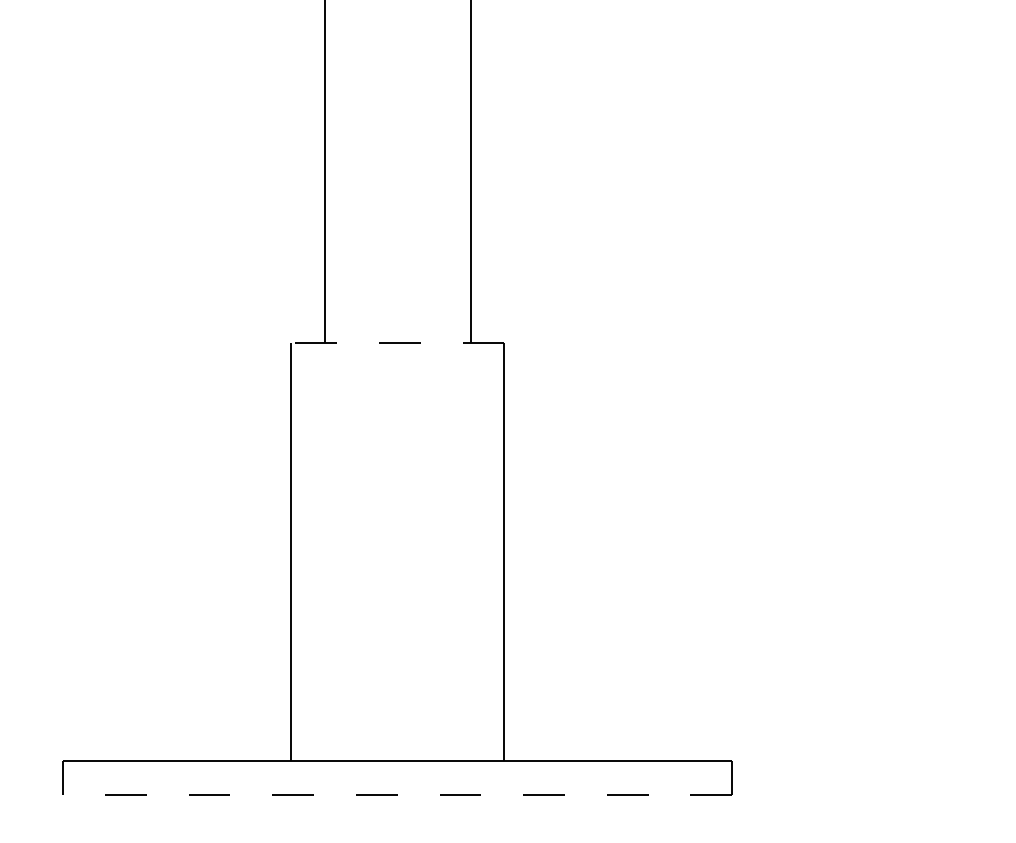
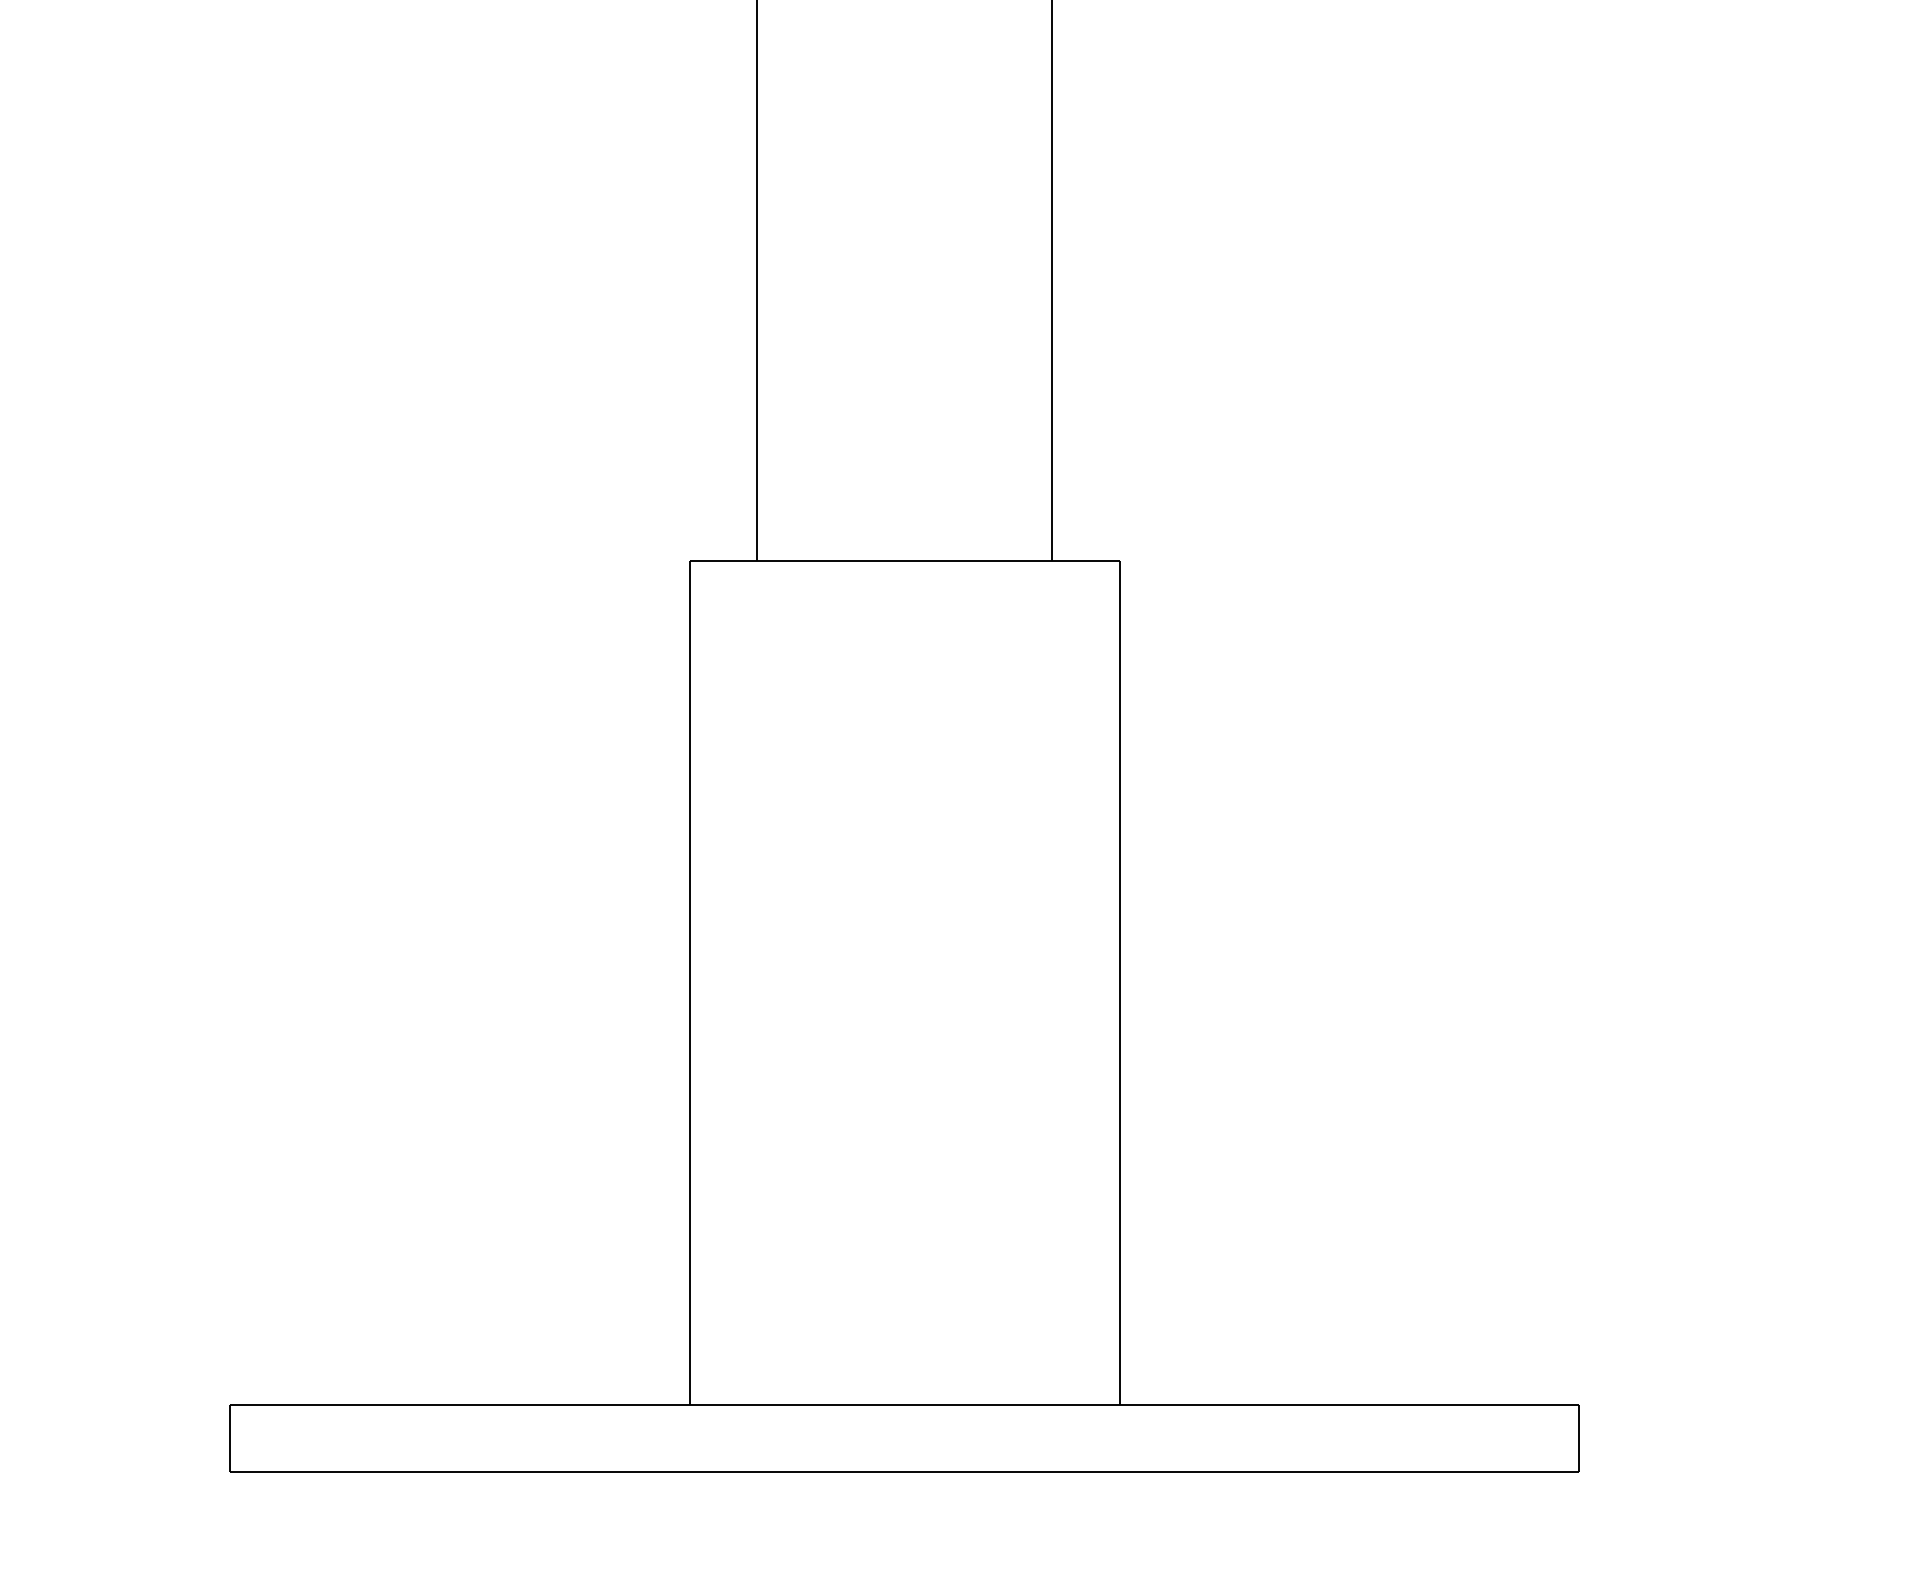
line: (397, 343) -> (904, 561), dashed -> solid
line: (397, 794) -> (904, 1471), dashed -> solid

